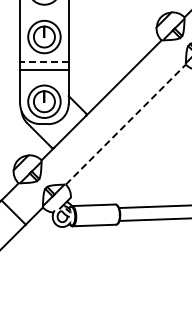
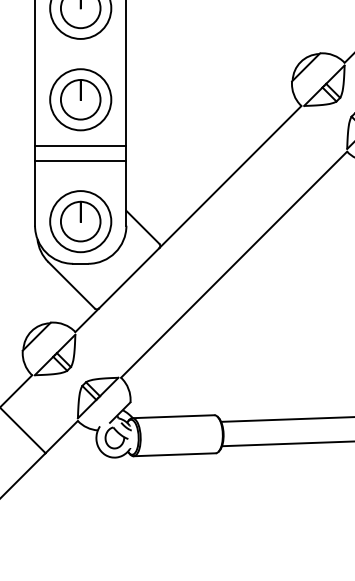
line: (43, 61) -> (78, 145), dashed -> solid
line: (125, 124) -> (233, 264), dashed -> solid

